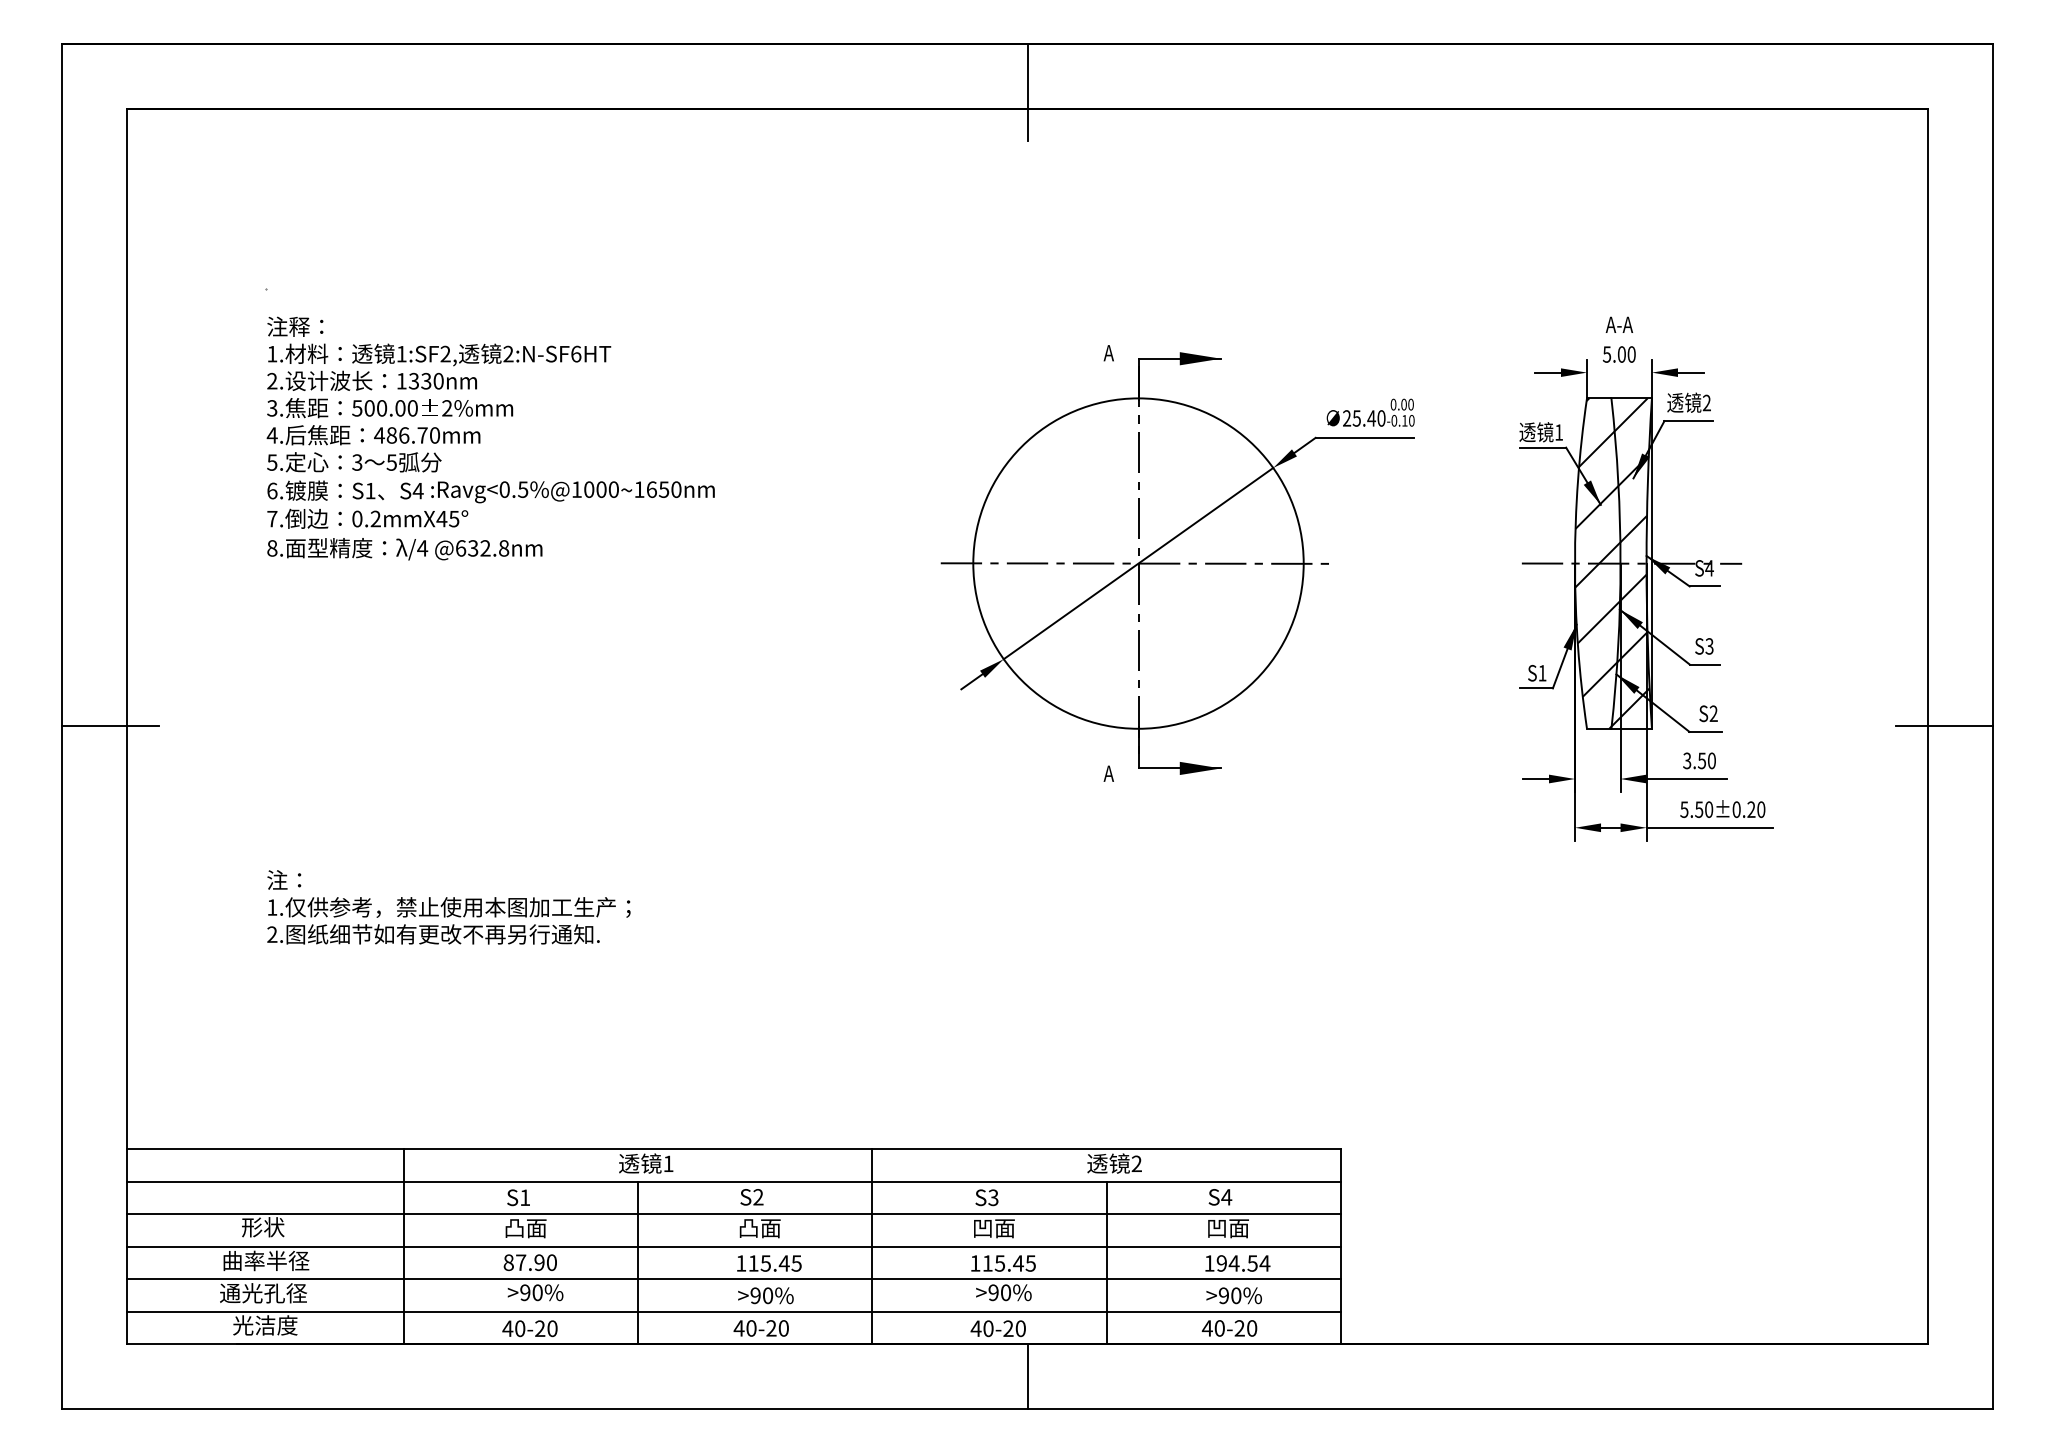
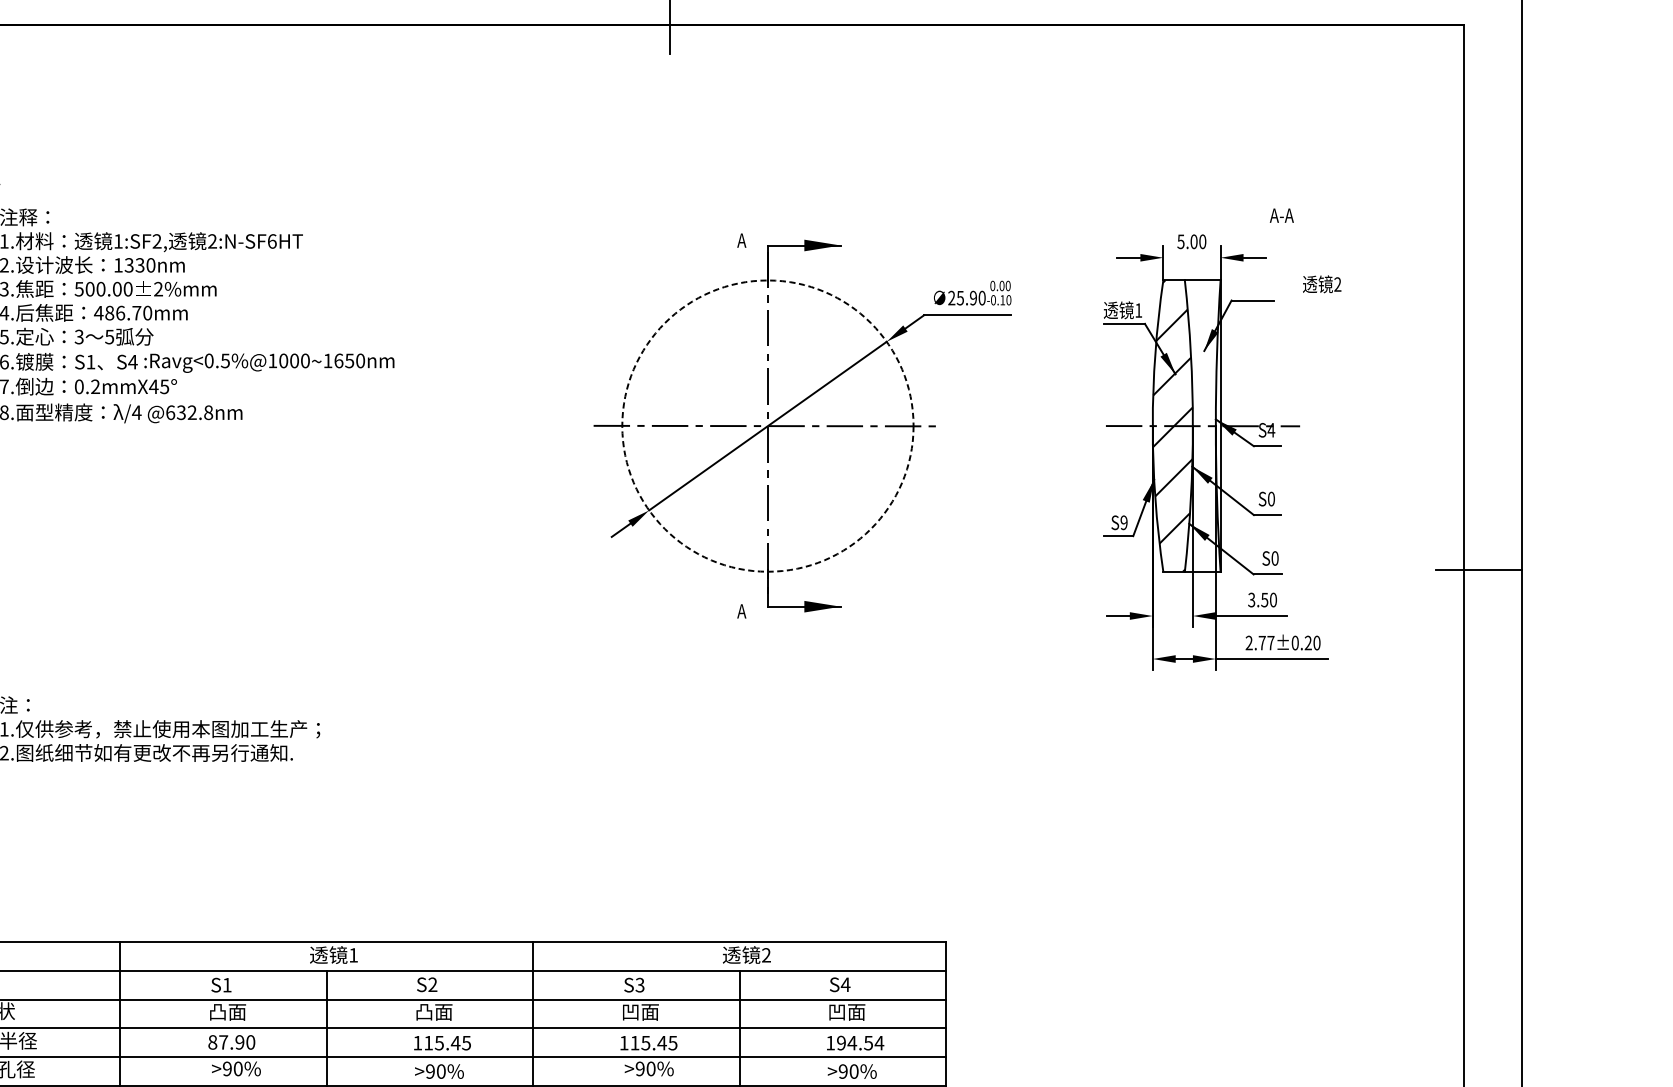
text: (1619, 324) -> (1281, 215), moved
text: (1688, 402) -> (1321, 284), moved
text: (1371, 418) -> (973, 298), 25.40 -> 25.90
hatch: (1631, 562) -> (1202, 425), removed
circle: (1138, 563) -> (767, 426), solid -> dashed
text: (1709, 646) -> (1271, 499), S3 -> S0
text: (1542, 673) -> (1124, 523), S1 -> S9
text: (1713, 713) -> (1274, 558), S2 -> S0
text: (1696, 809) -> (1259, 642), 5.50±0.20 -> 2.77±0.20

